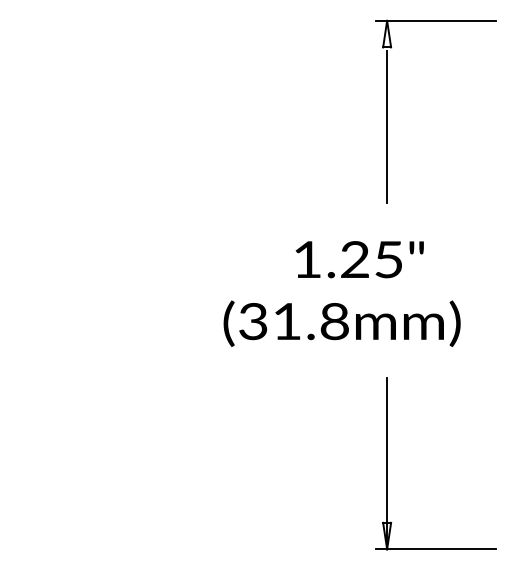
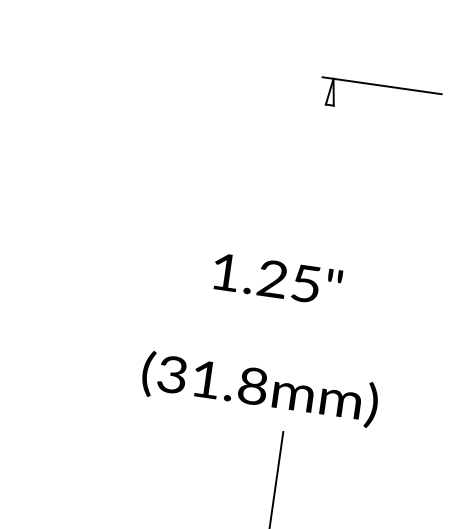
line: (387, 126) -> (319, 183), removed
text: (359, 259) -> (277, 279), moved
text: (341, 323) -> (259, 389), moved

